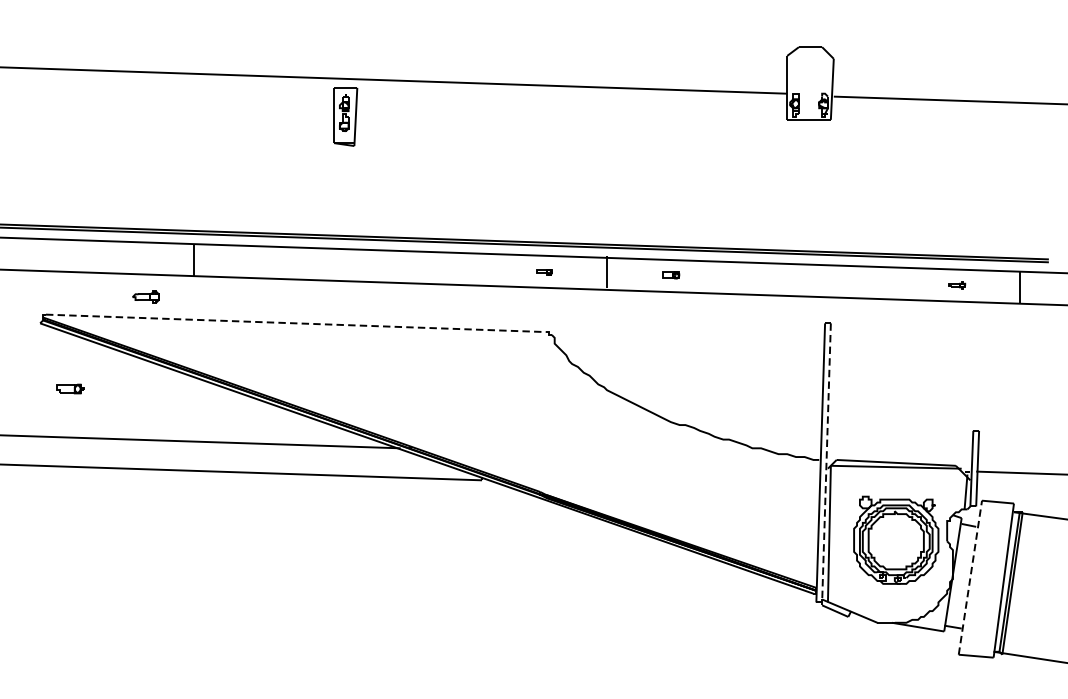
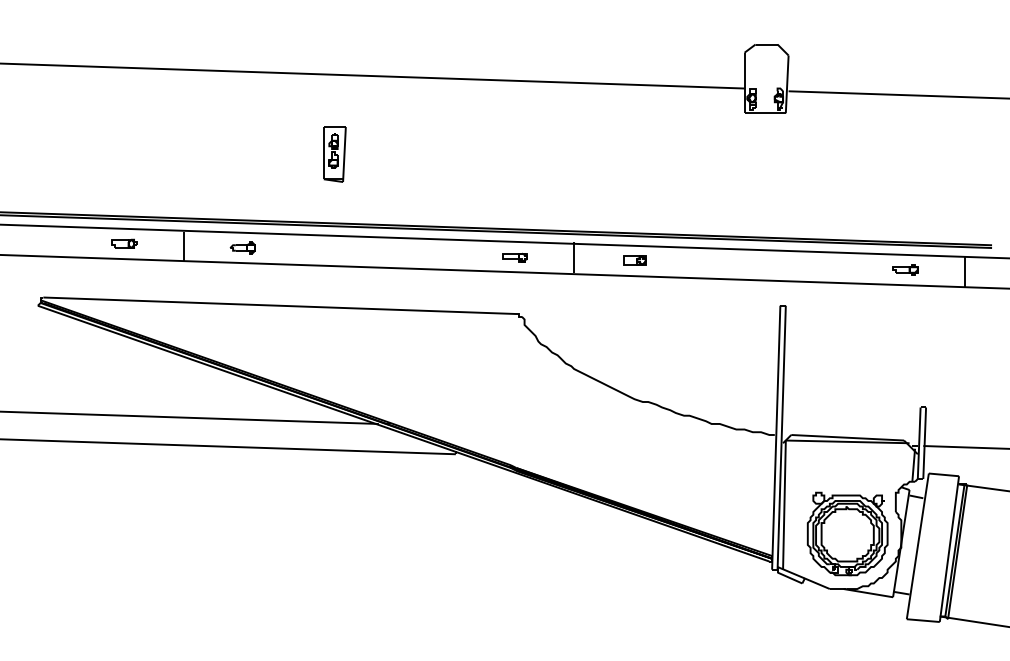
part: (345, 116) -> (334, 154), moved
part: (544, 272) -> (514, 257), size x1.67
part: (670, 275) -> (634, 260), size x1.43
part: (957, 285) -> (905, 269), size x1.67
part: (145, 296) -> (242, 247), moved
line: (295, 323) -> (279, 305), dashed -> solid
part: (70, 388) -> (124, 243), moved
line: (826, 463) -> (781, 438), dashed -> solid
part: (896, 539) -> (847, 533), moved
line: (970, 577) -> (917, 546), dashed -> solid

